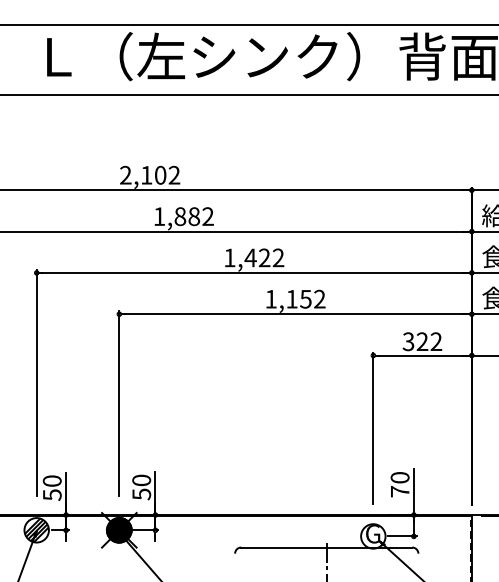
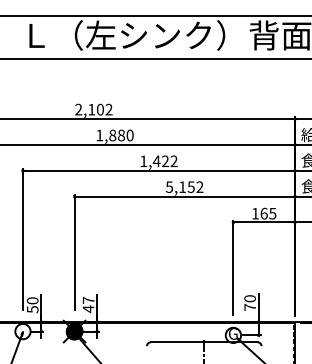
text: (207, 216) -> (129, 135), 1,882 -> 1,880
text: (271, 299) -> (169, 187), 1,152 -> 5,152
text: (423, 341) -> (264, 213), 322 -> 165
text: (141, 486) -> (88, 304), 50 -> 47
hatch: (35, 530) -> (22, 331), removed

